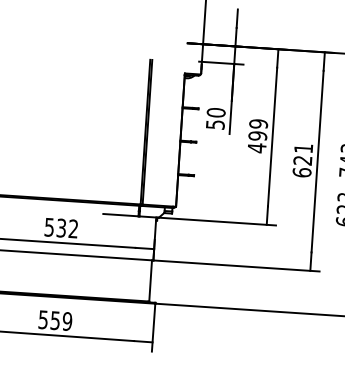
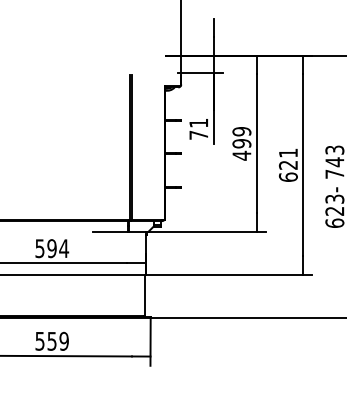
text: (215, 118) -> (198, 128), 50 -> 71
text: (67, 228) -> (58, 248), 532 -> 594

